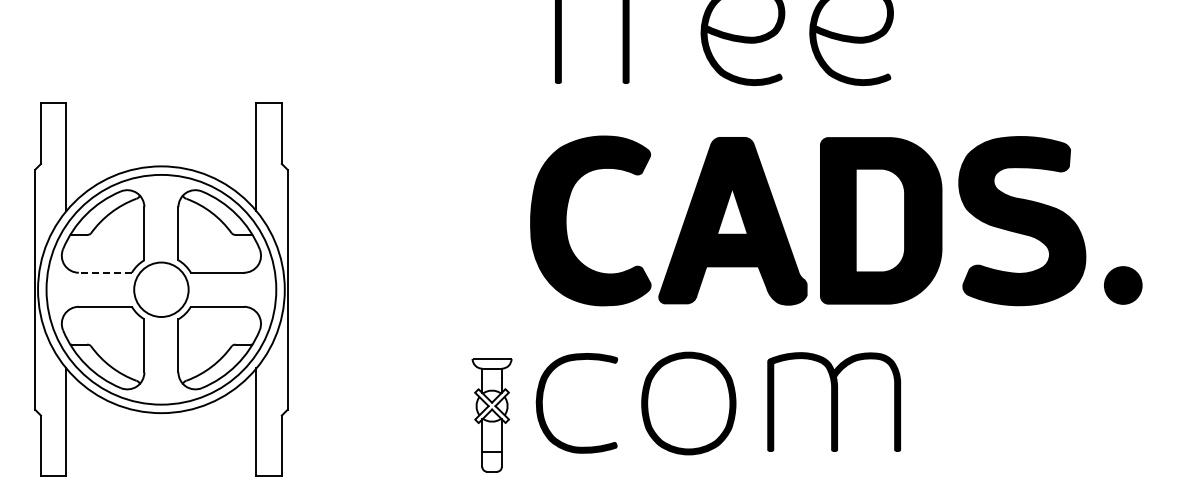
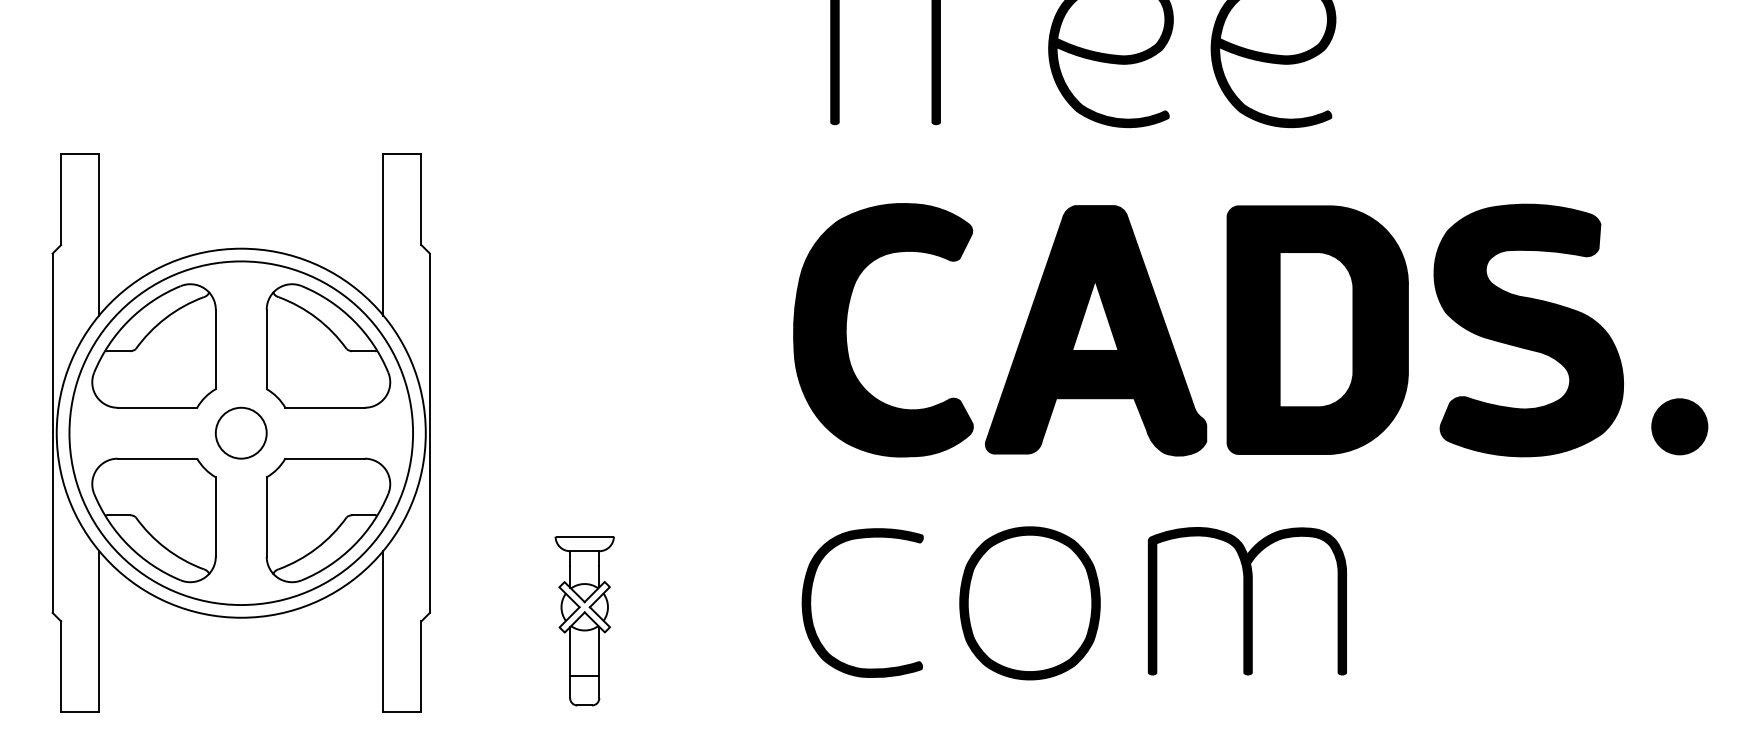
line: (105, 272) -> (157, 407), dashed -> solid
circle: (161, 289) -> (241, 432), size x0.62
part: (491, 415) -> (583, 621), moved

